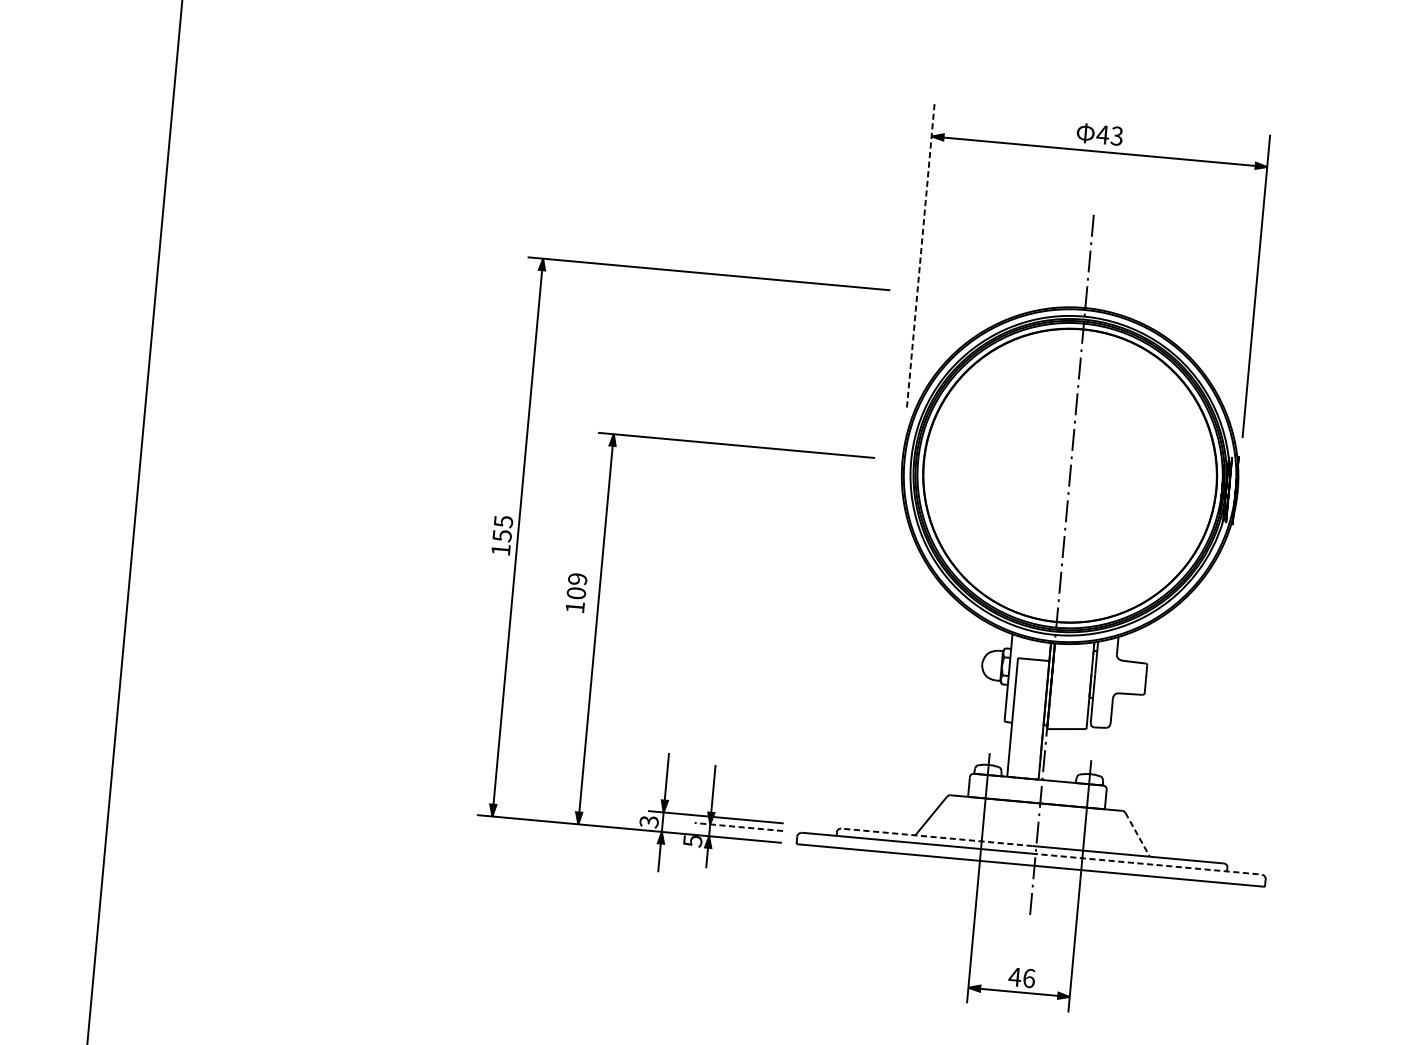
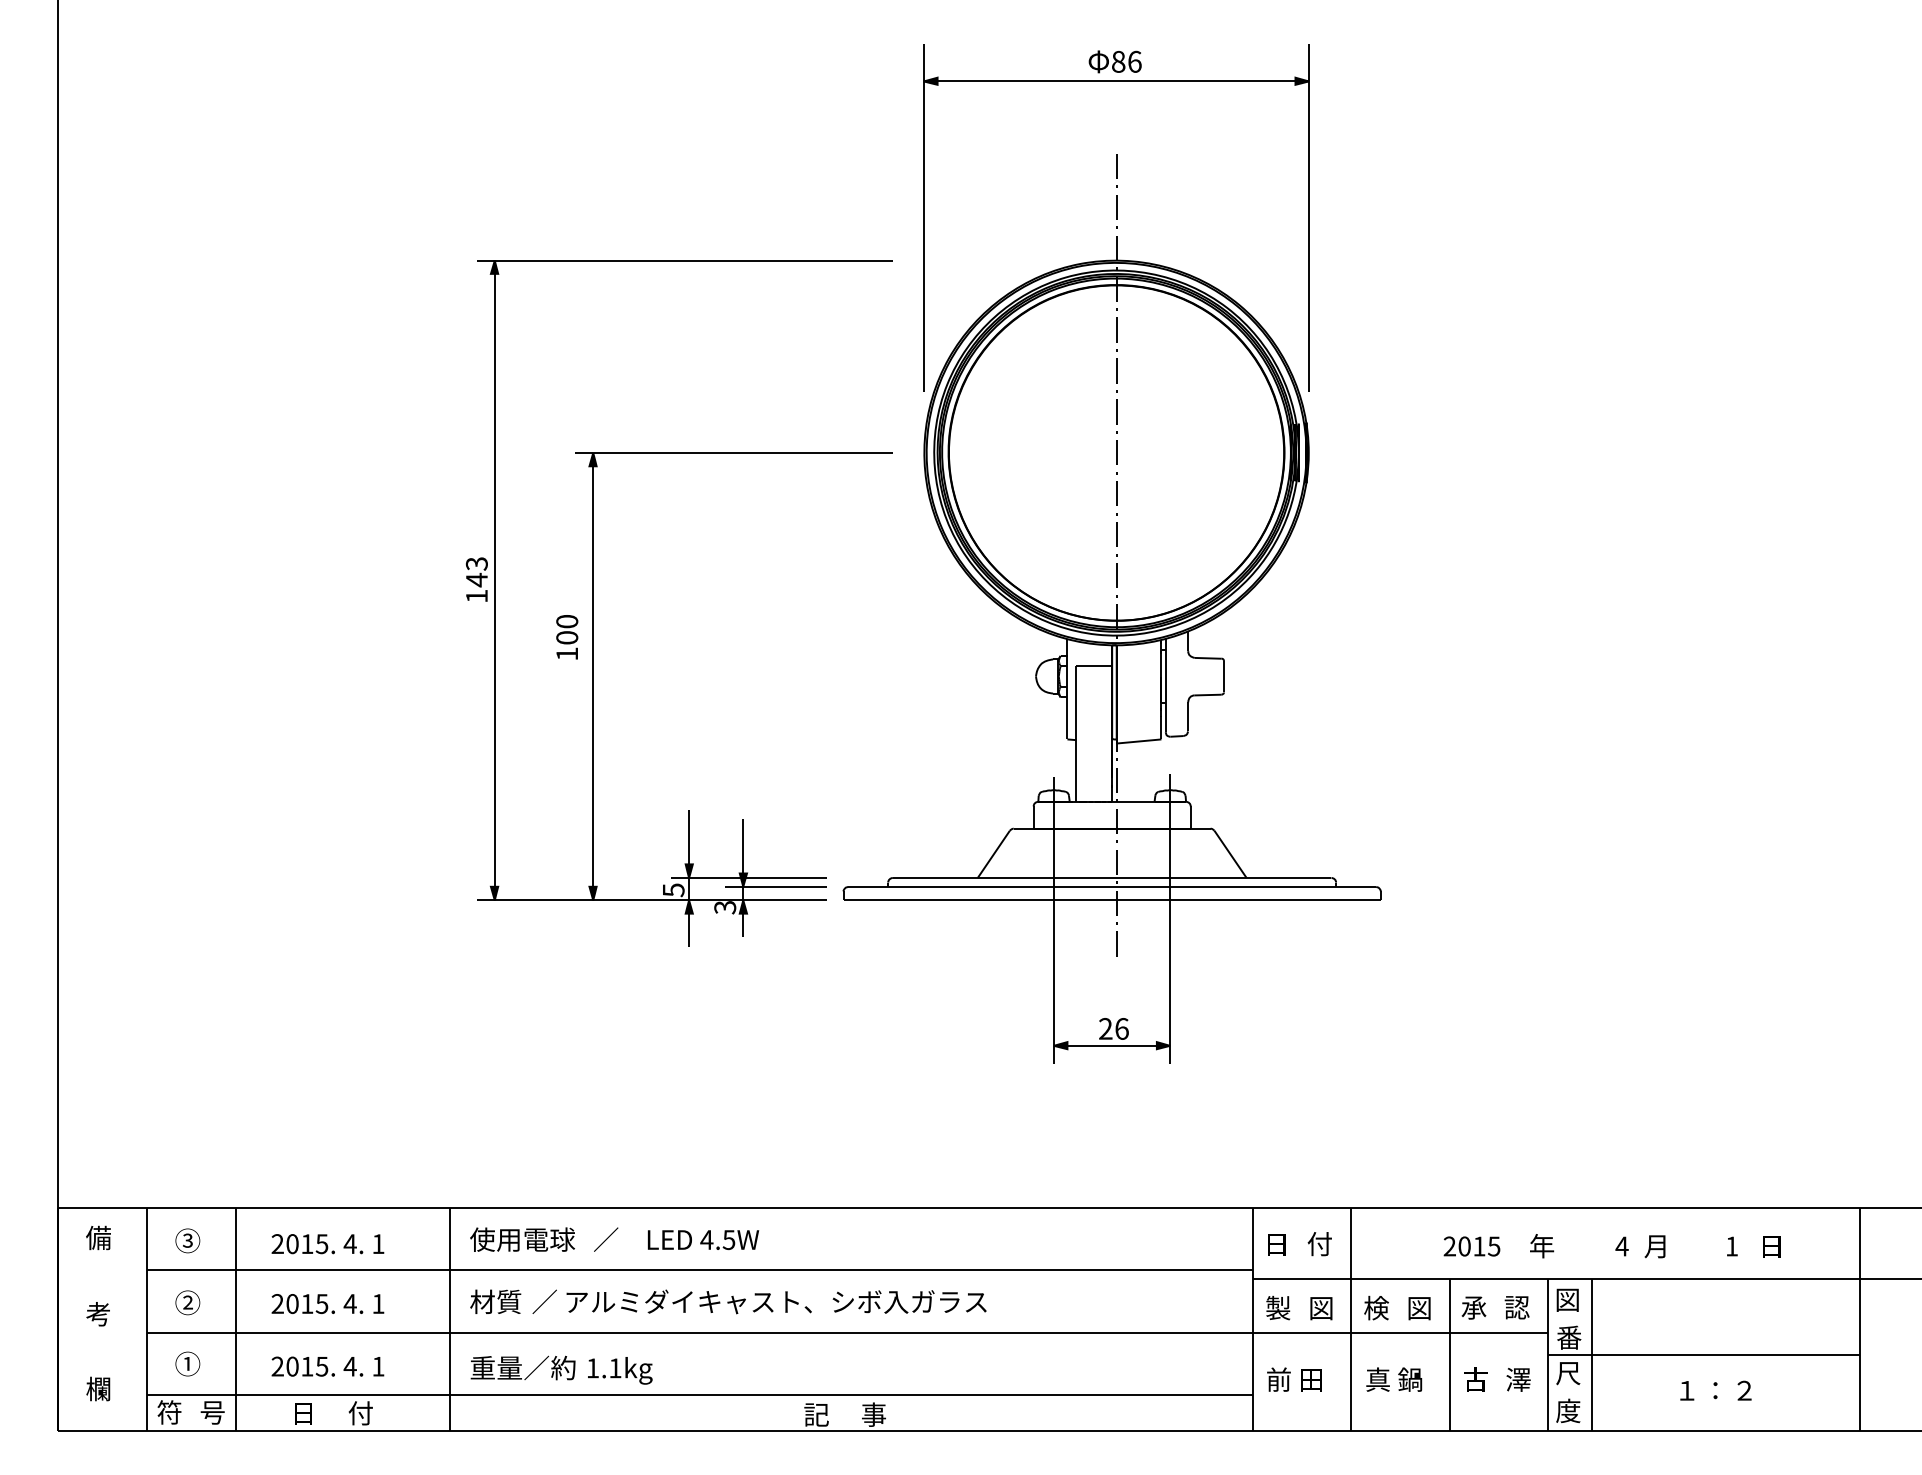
text: (1109, 135) -> (1126, 61), 43 -> 86
line: (920, 255) -> (923, 218), dashed -> solid
text: (502, 529) -> (476, 572), 155 -> 143
text: (577, 579) -> (567, 621), 109 -> 100
text: (648, 821) -> (672, 889), 3 -> 5
line: (739, 826) -> (776, 886), dashed -> solid
line: (1137, 834) -> (1230, 854), dashed -> solid
line: (936, 837) -> (1002, 878), dashed -> solid
text: (692, 840) -> (724, 907), 5 -> 3
line: (1147, 863) -> (1244, 886), dashed -> solid
text: (1014, 976) -> (1105, 1028), 46 -> 26

